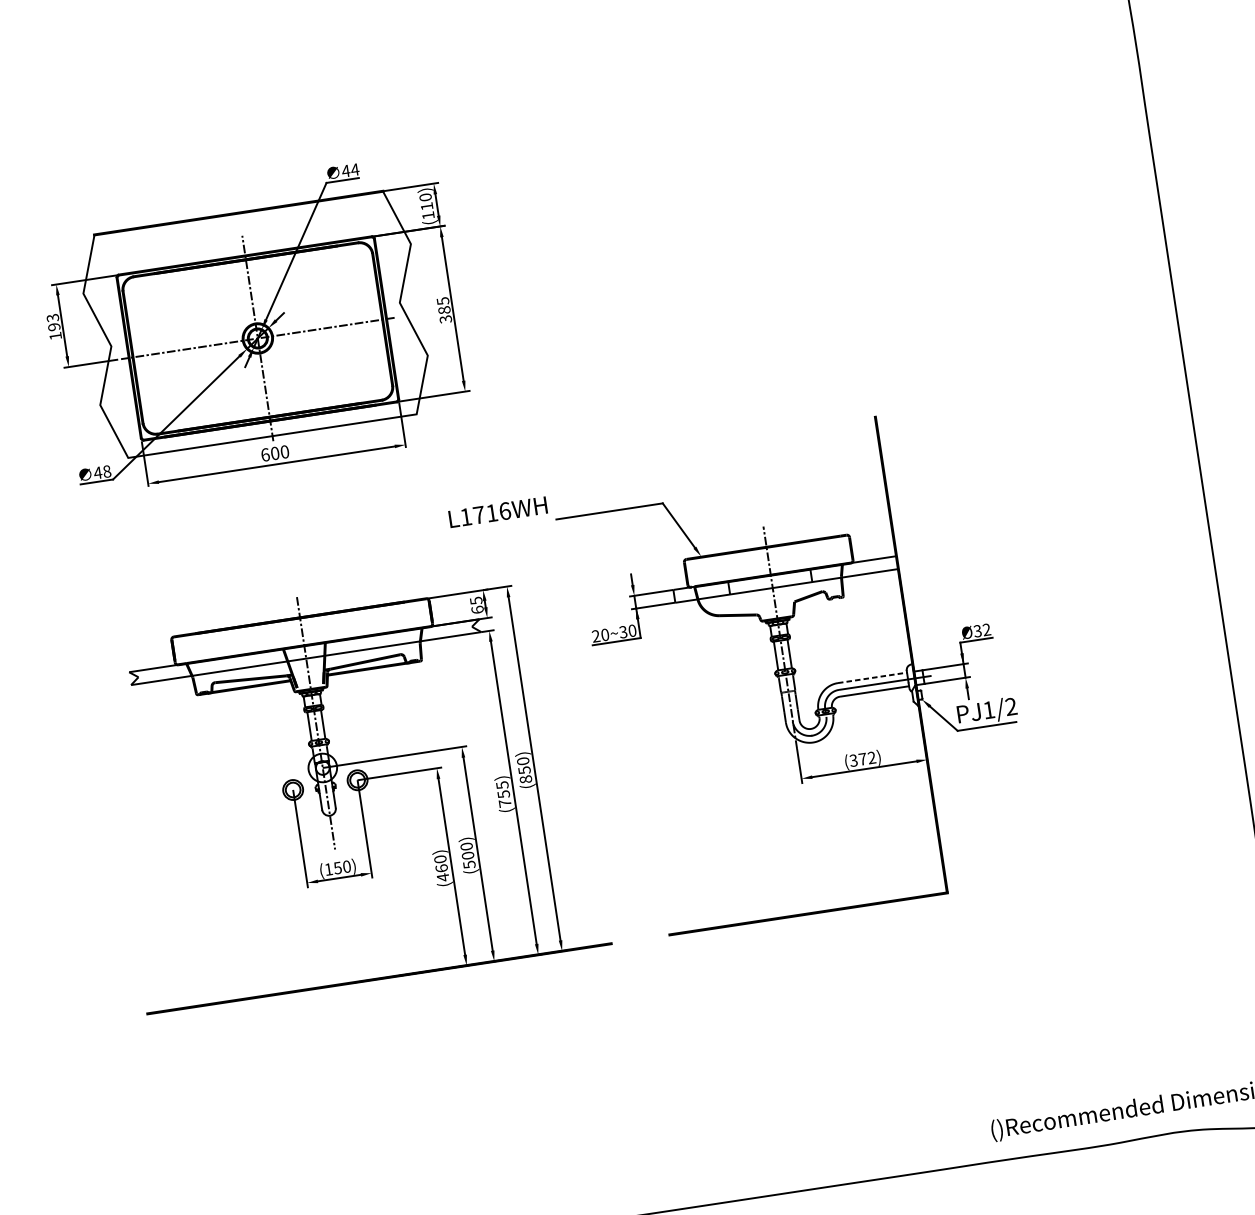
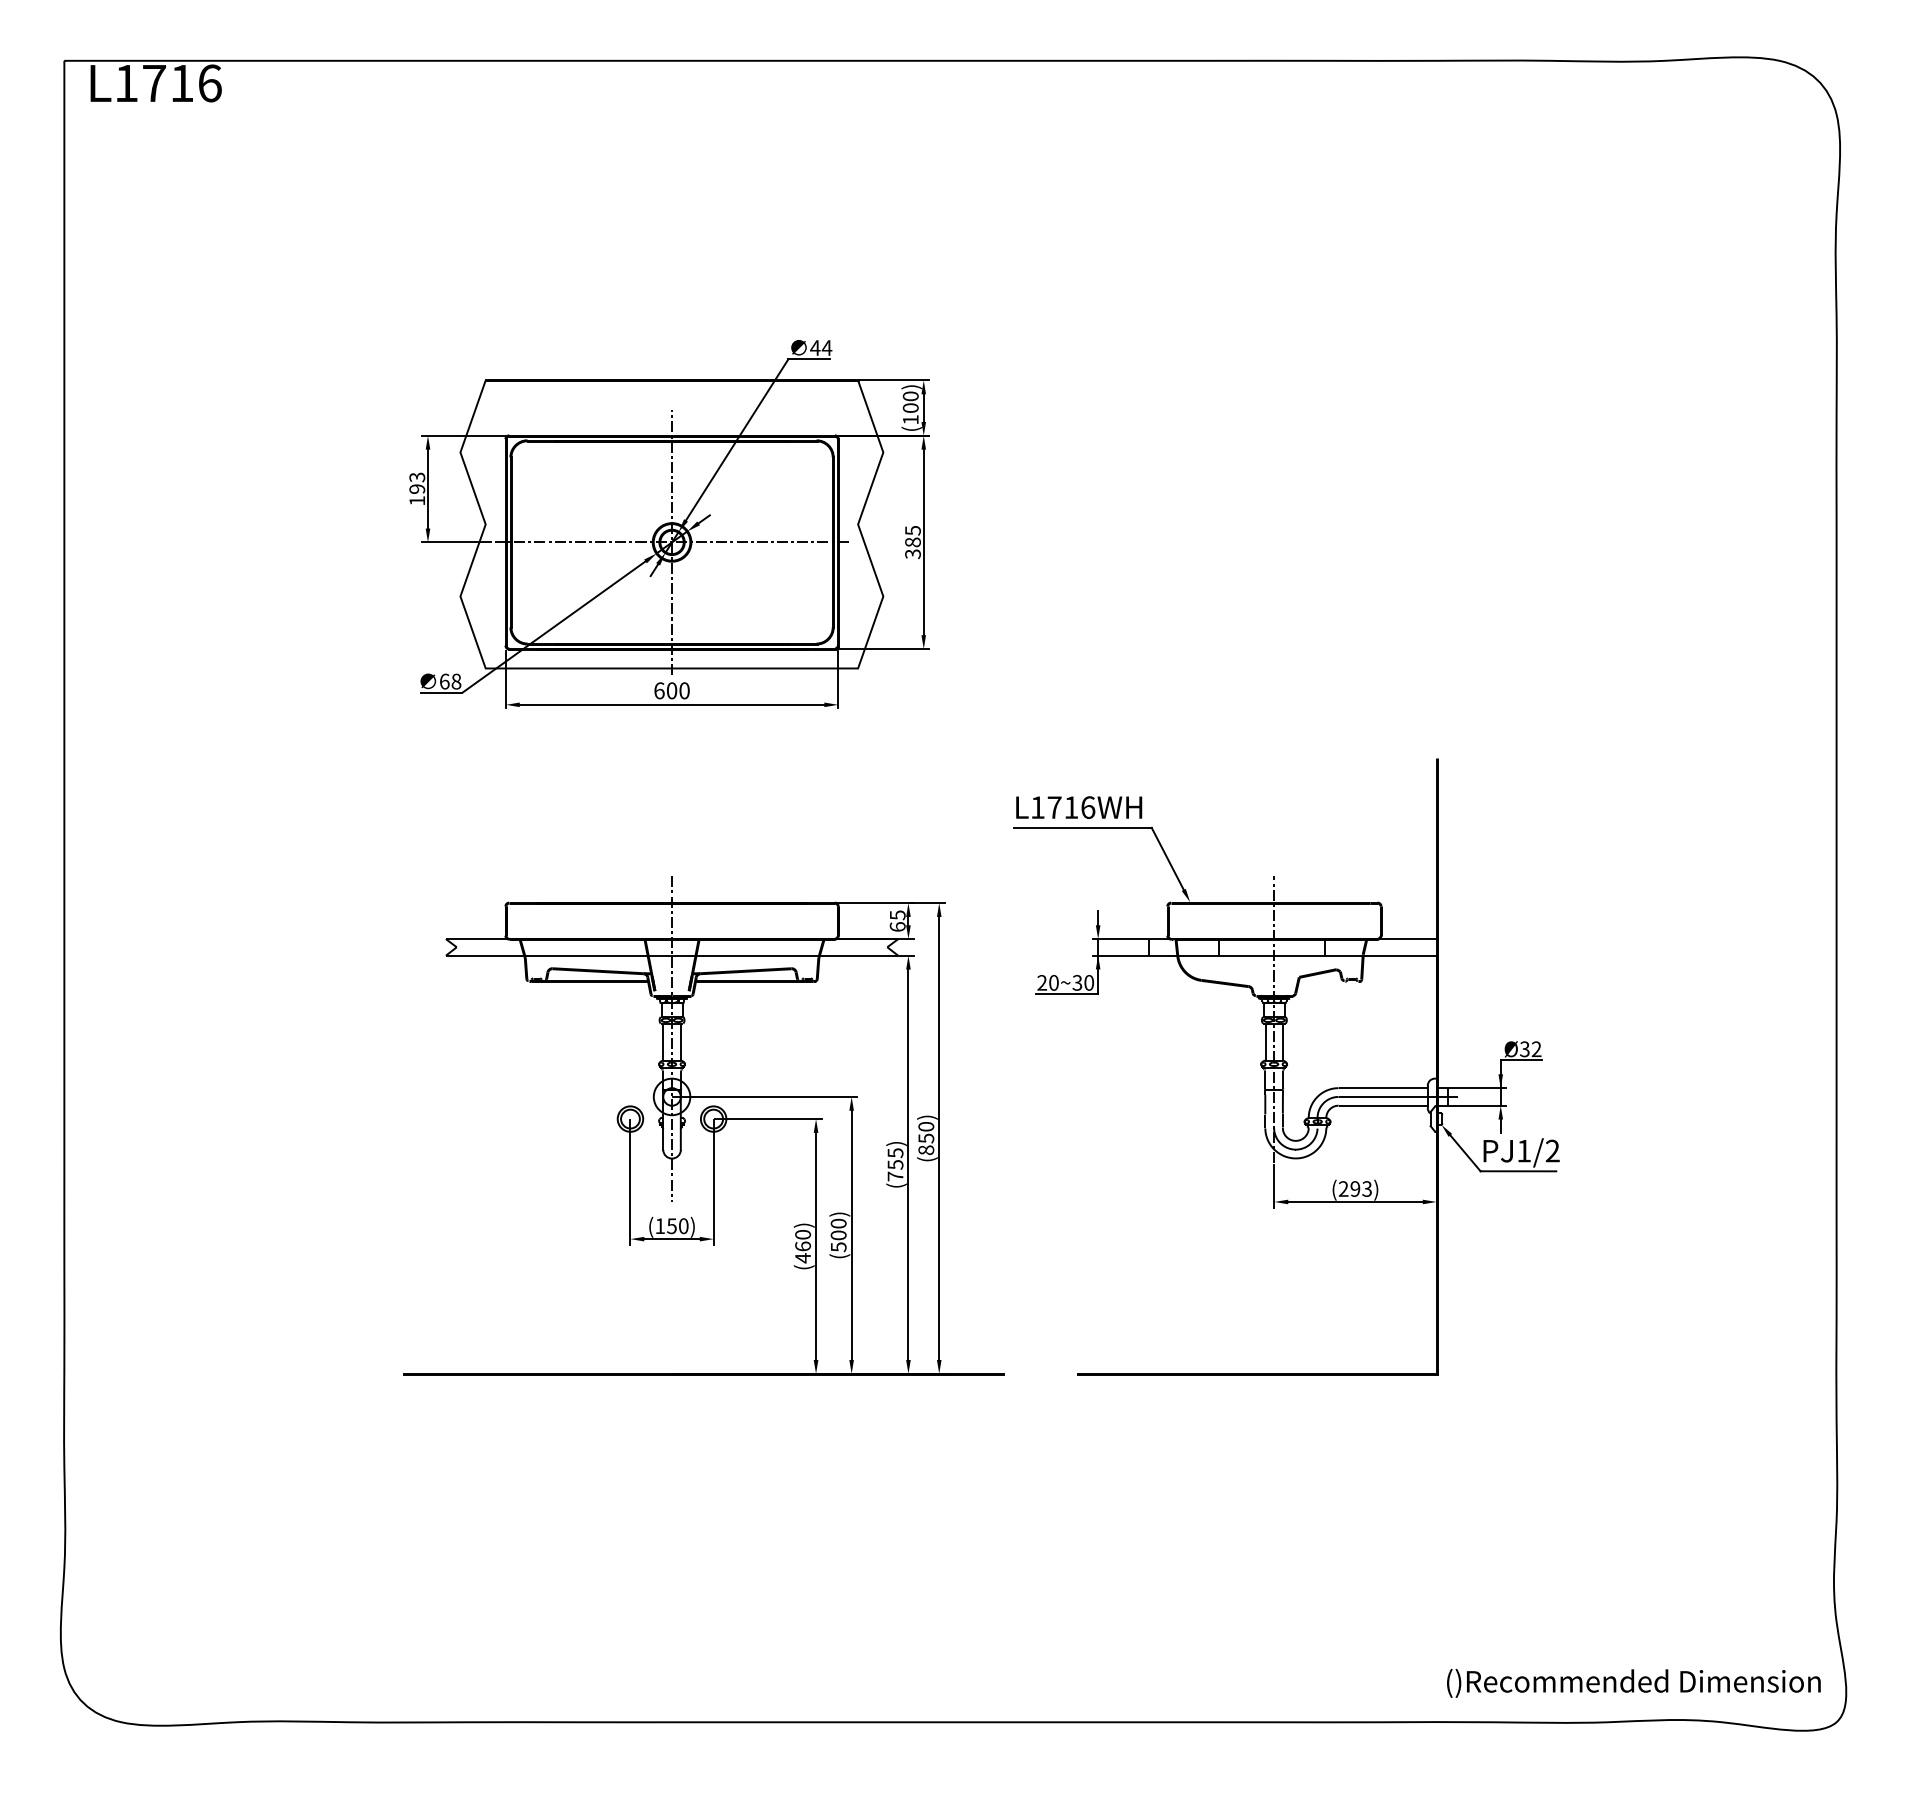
text: (426, 206) -> (910, 407), (110) -> (100)
text: (97, 472) -> (444, 681), 48 -> 68
text: (498, 512) -> (1079, 807), moved
line: (872, 678) -> (1383, 1088), dashed -> solid
text: (862, 758) -> (1354, 1188), (372) -> (293)

